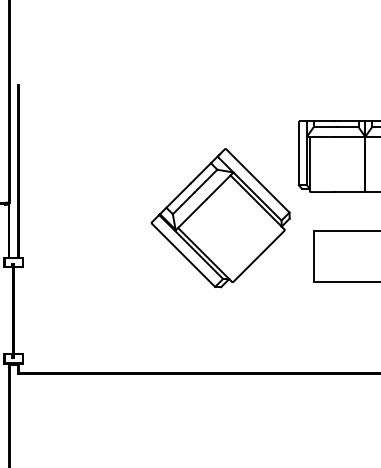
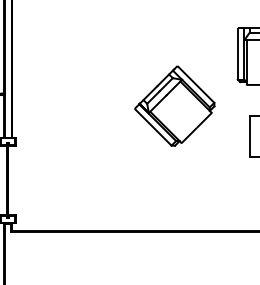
part: (220, 218) -> (174, 106), size x0.71

